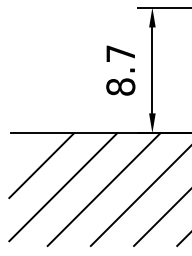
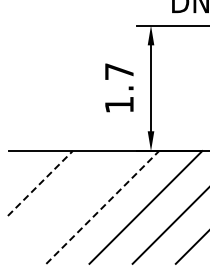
text: (119, 86) -> (118, 104), 8.7 -> 1.7
line: (41, 165) -> (40, 183), solid -> dashed
line: (62, 187) -> (61, 205), removed
line: (103, 189) -> (102, 207), solid -> dashed

